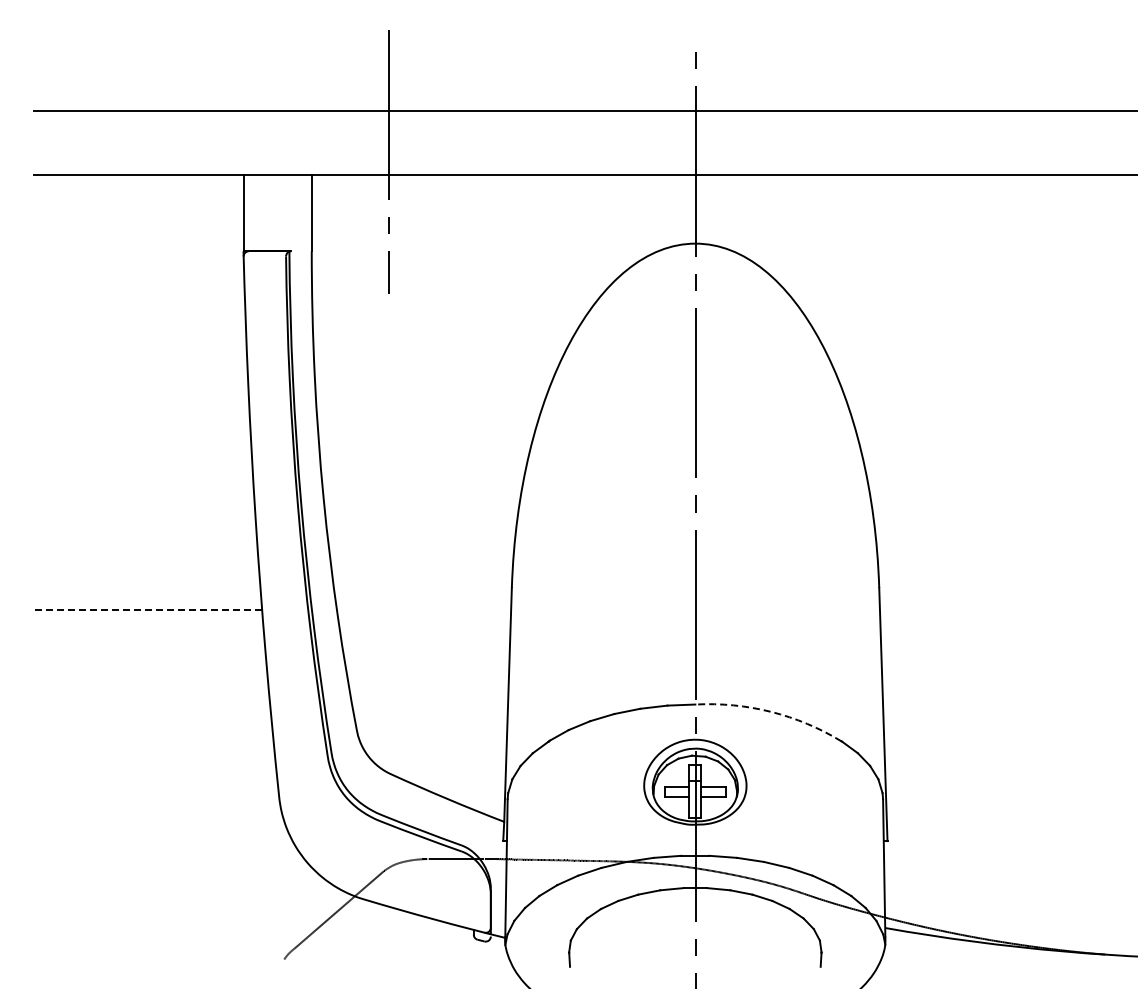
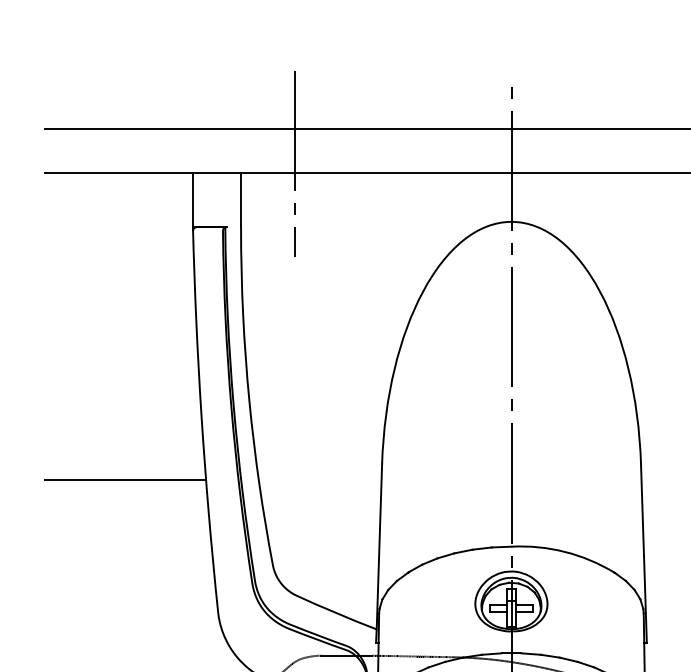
line: (148, 609) -> (125, 479), dashed -> solid
arc: (771, 711) -> (565, 551), dashed -> solid

